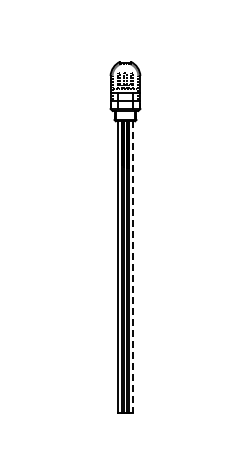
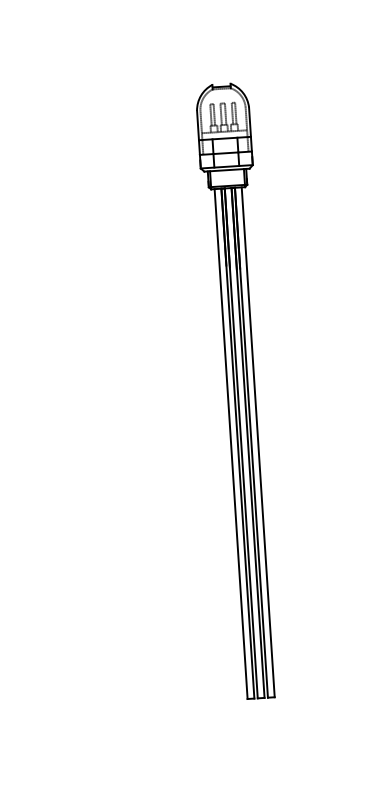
line: (133, 267) -> (258, 442), dashed -> solid

